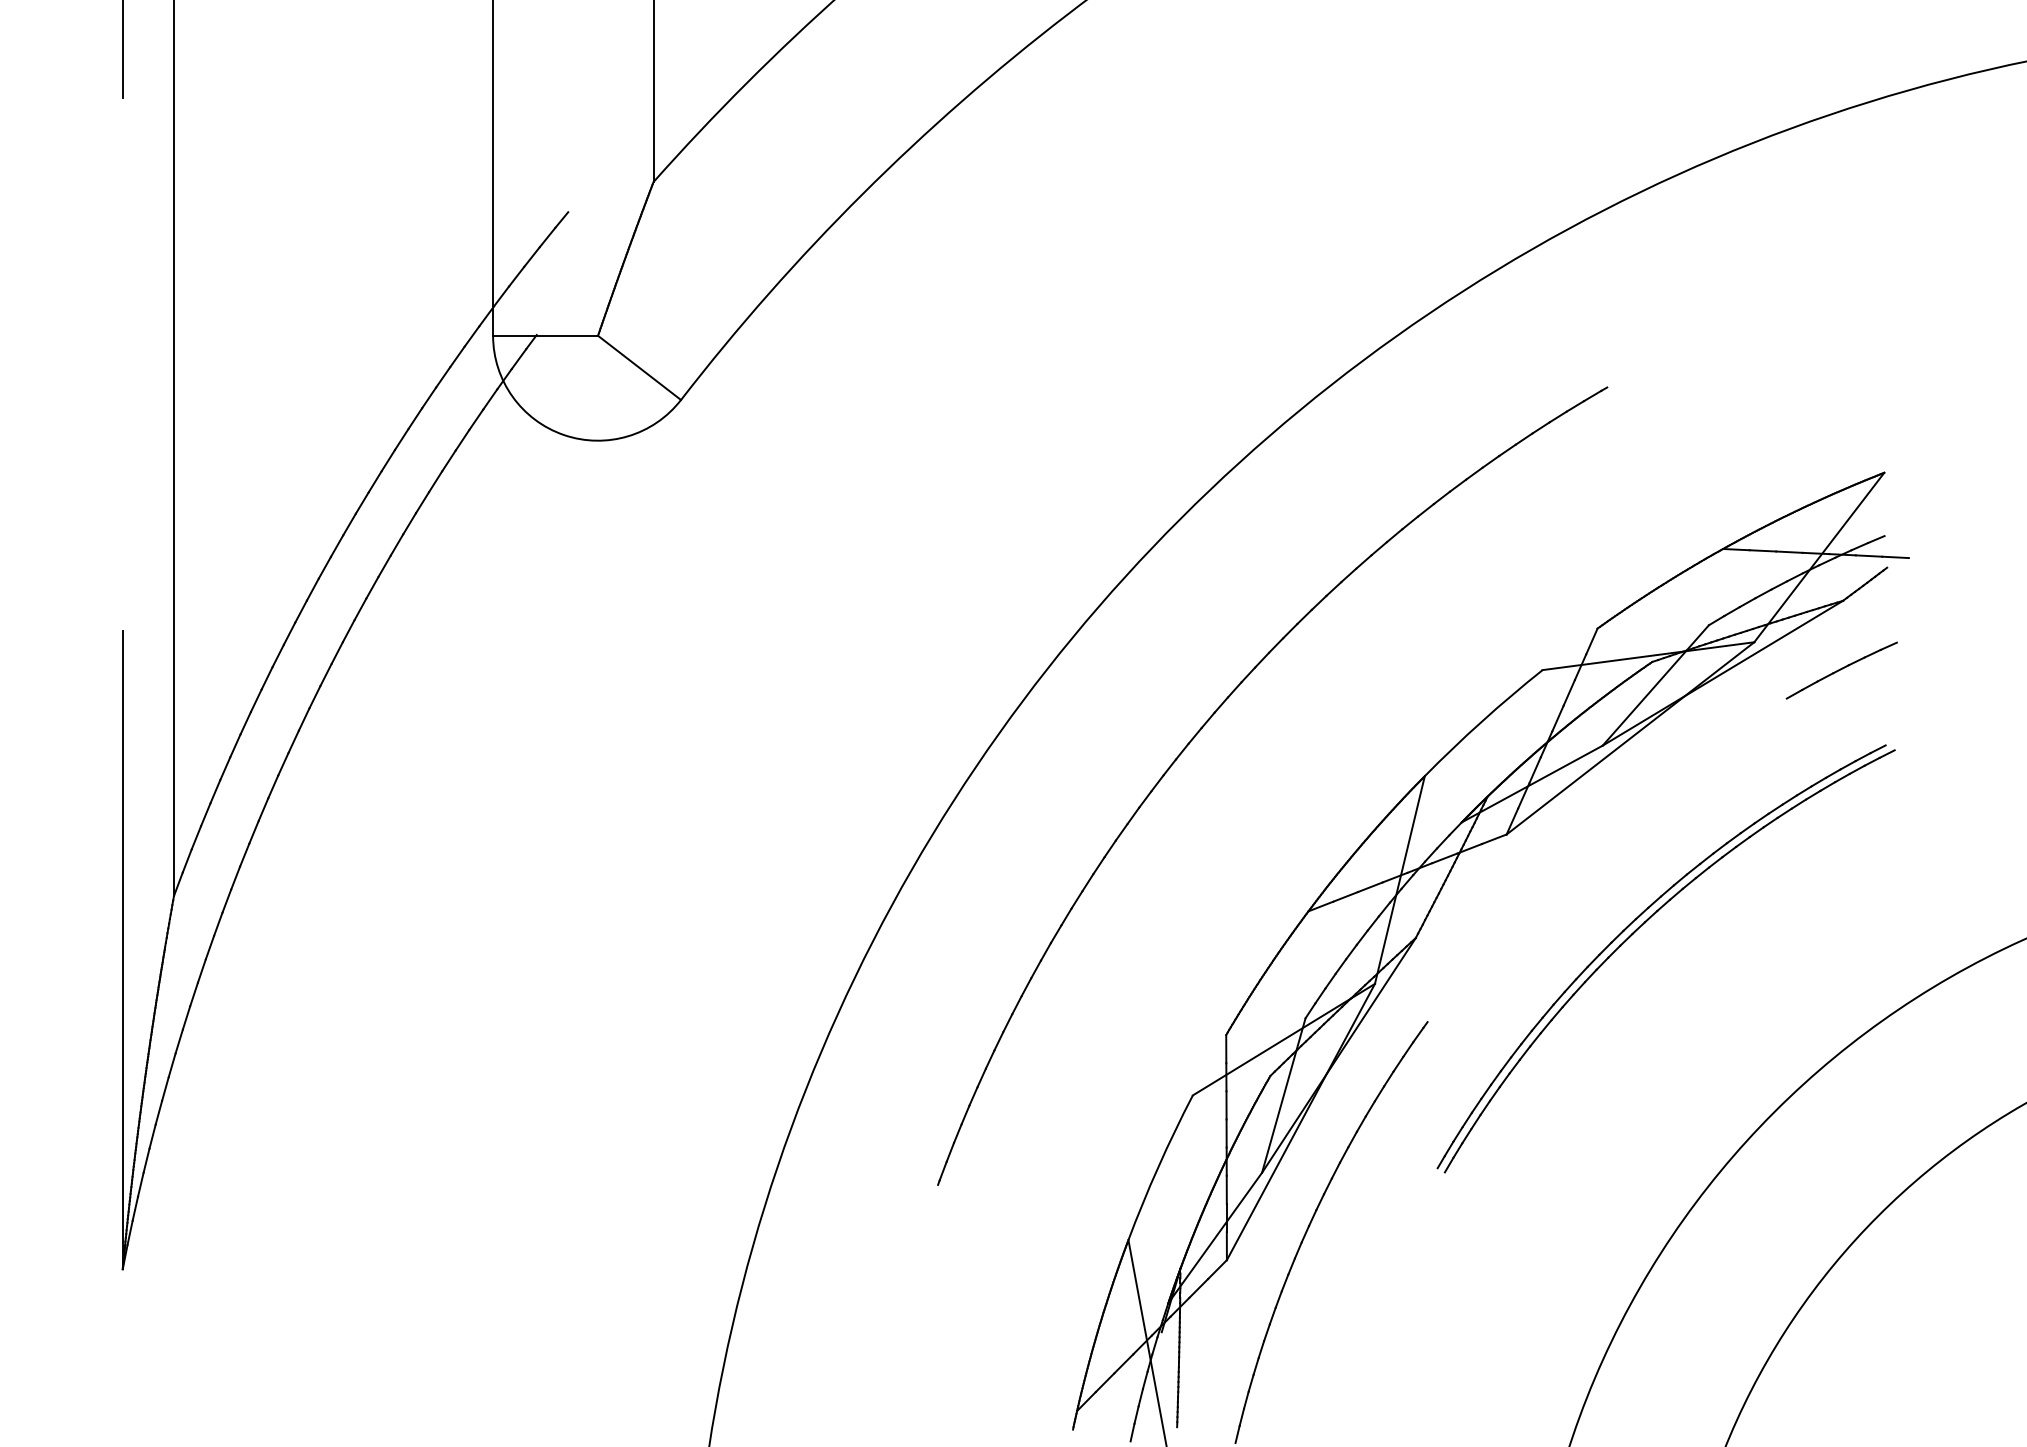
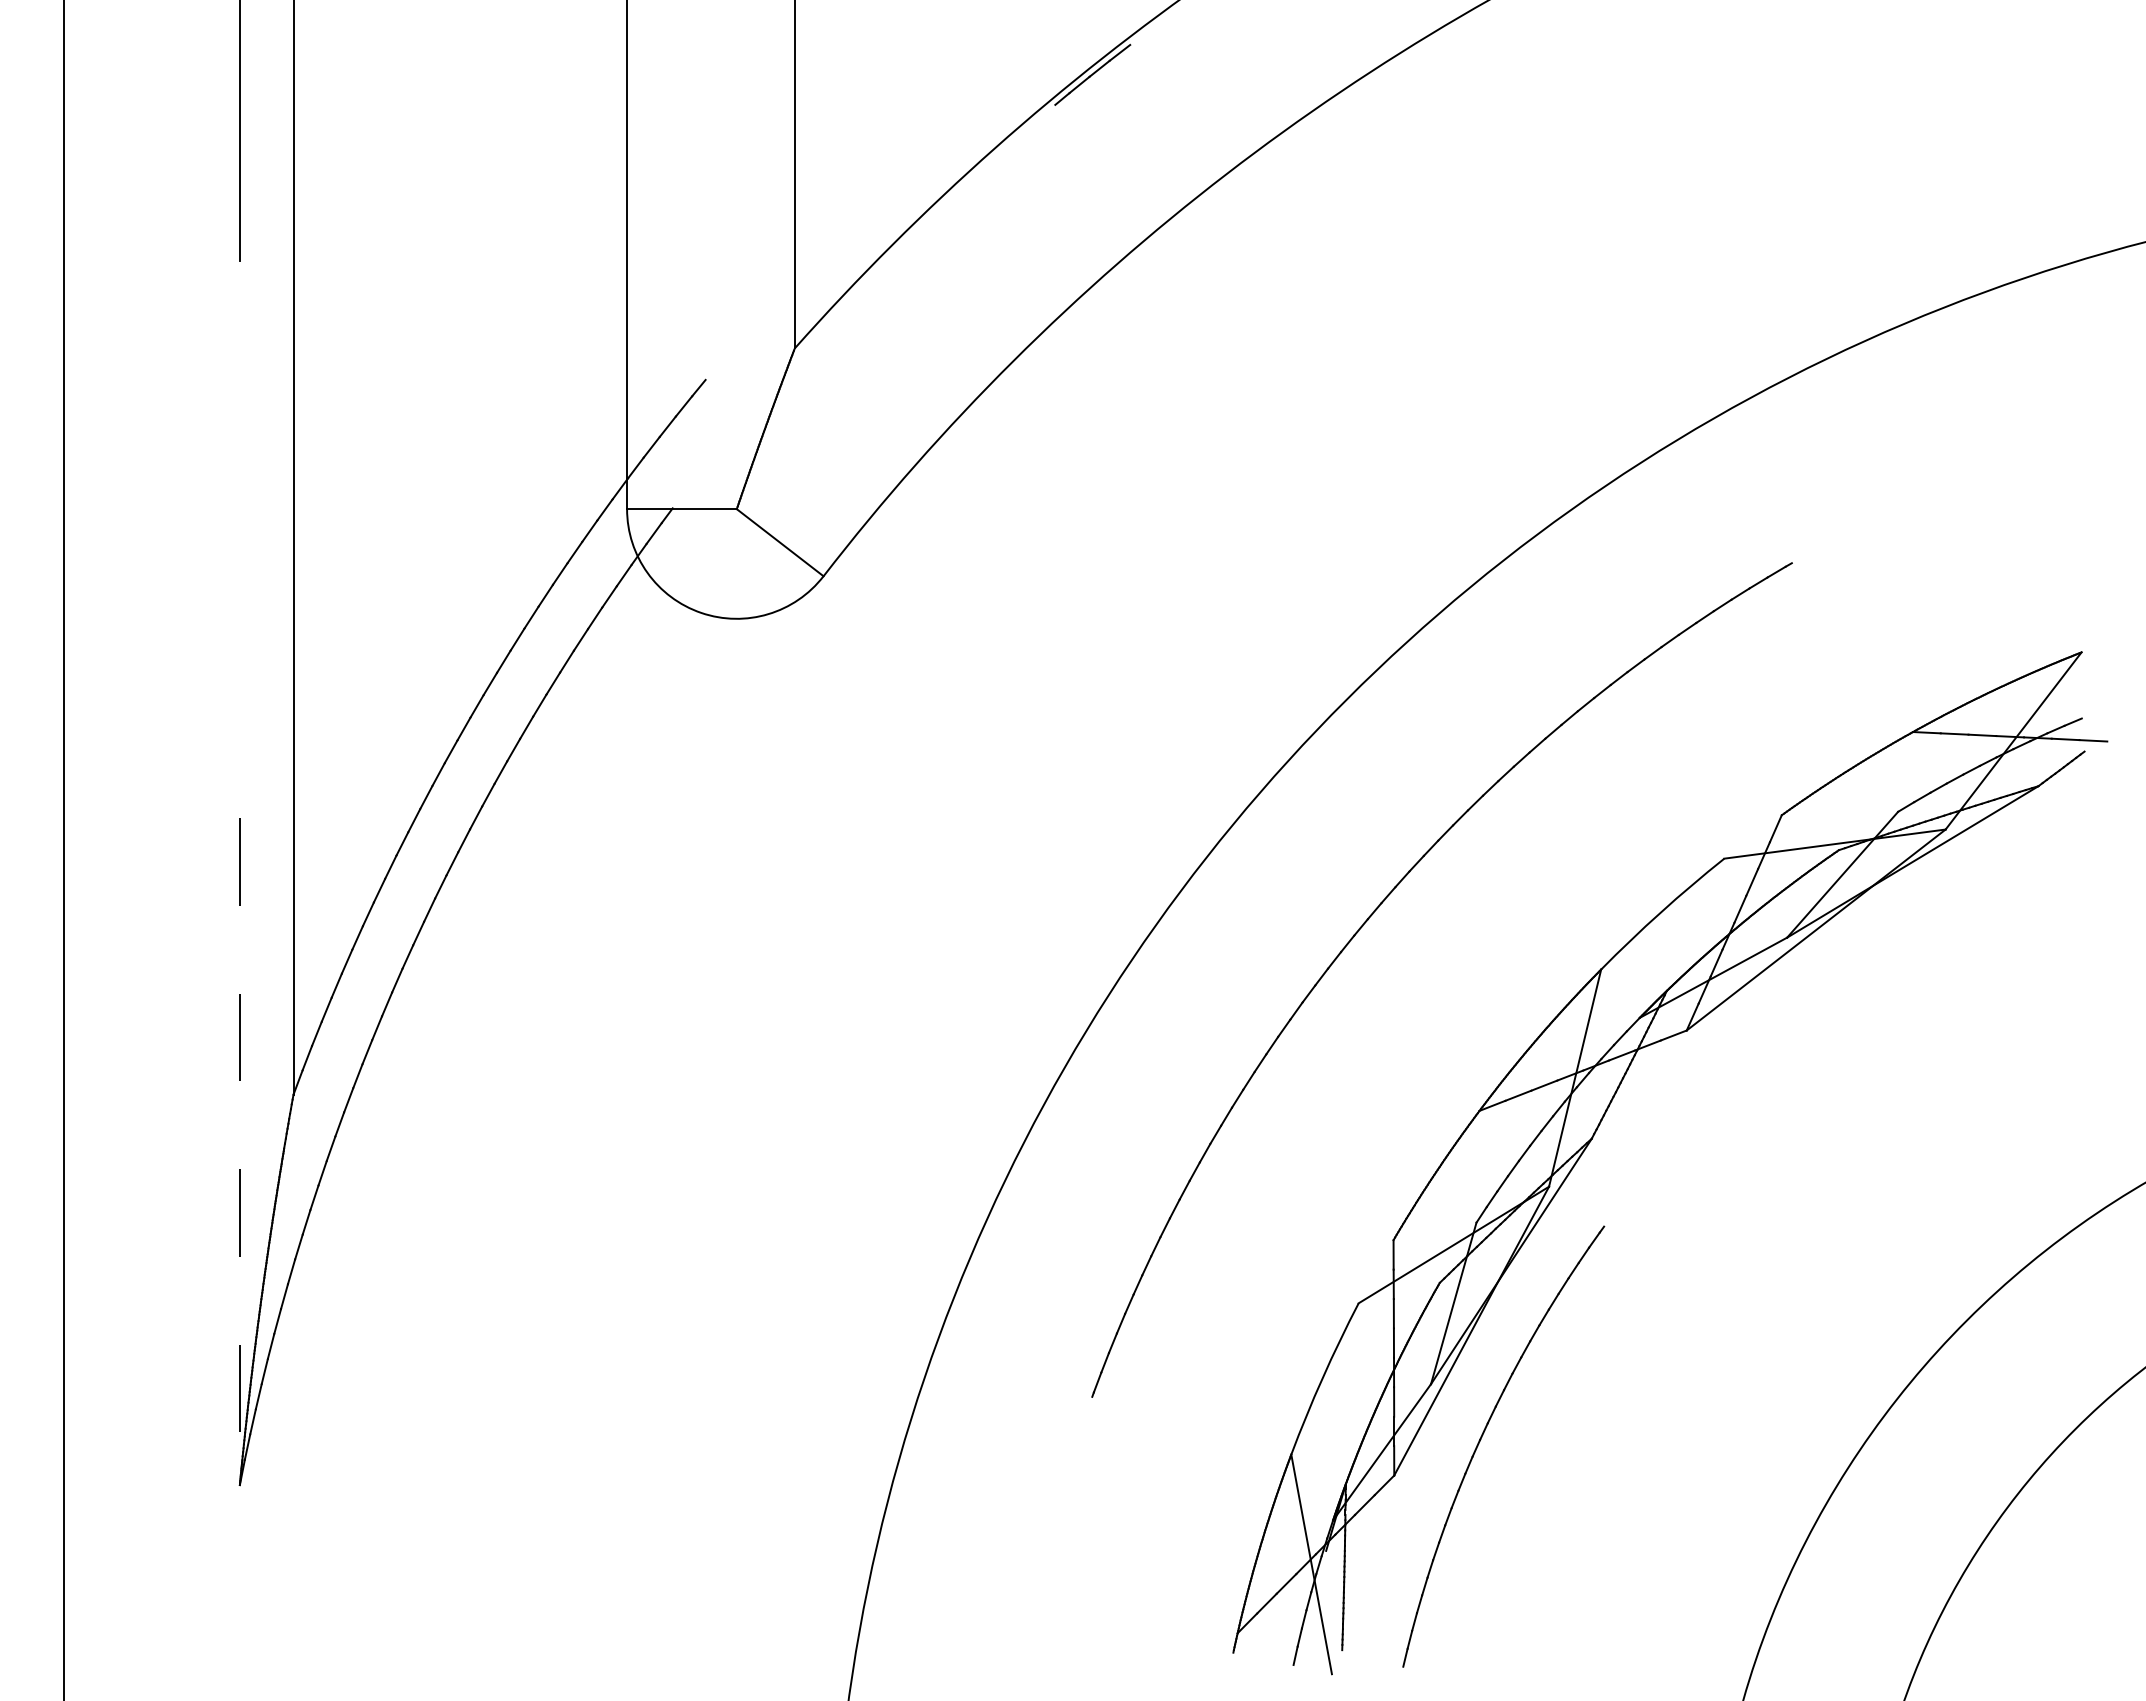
part: (1841, 670) -> (2036, 859), removed
part: (1638, 930) -> (1824, 1130), removed
line: (122, 950) -> (239, 1151), solid -> dashed

